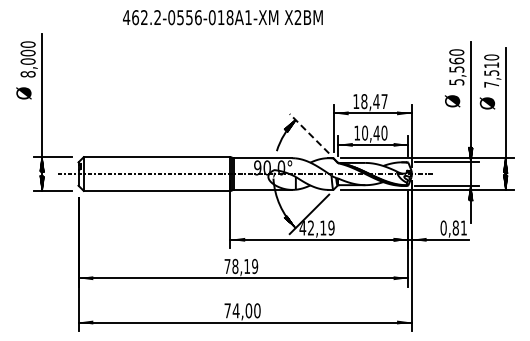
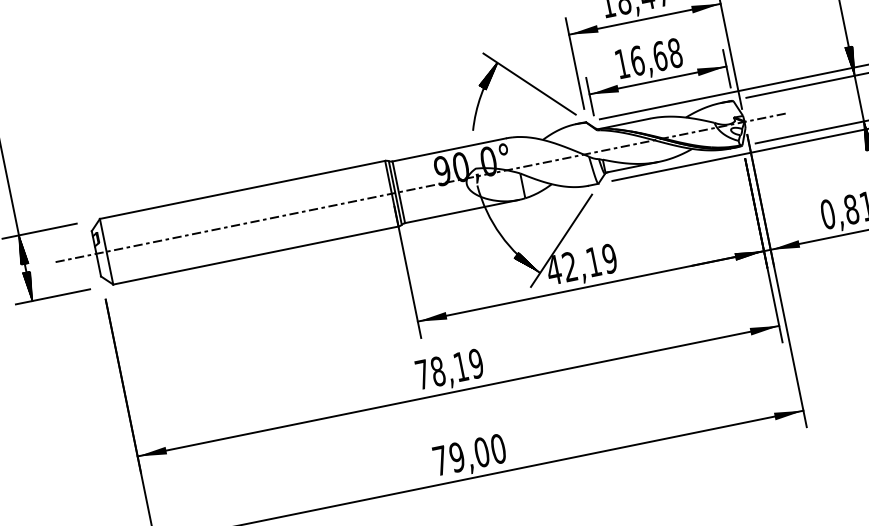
text: (374, 132) -> (655, 55), 10,40 -> 16,68
line: (309, 133) -> (529, 83), dashed -> solid
text: (235, 310) -> (455, 457), 74,00 -> 79,00

